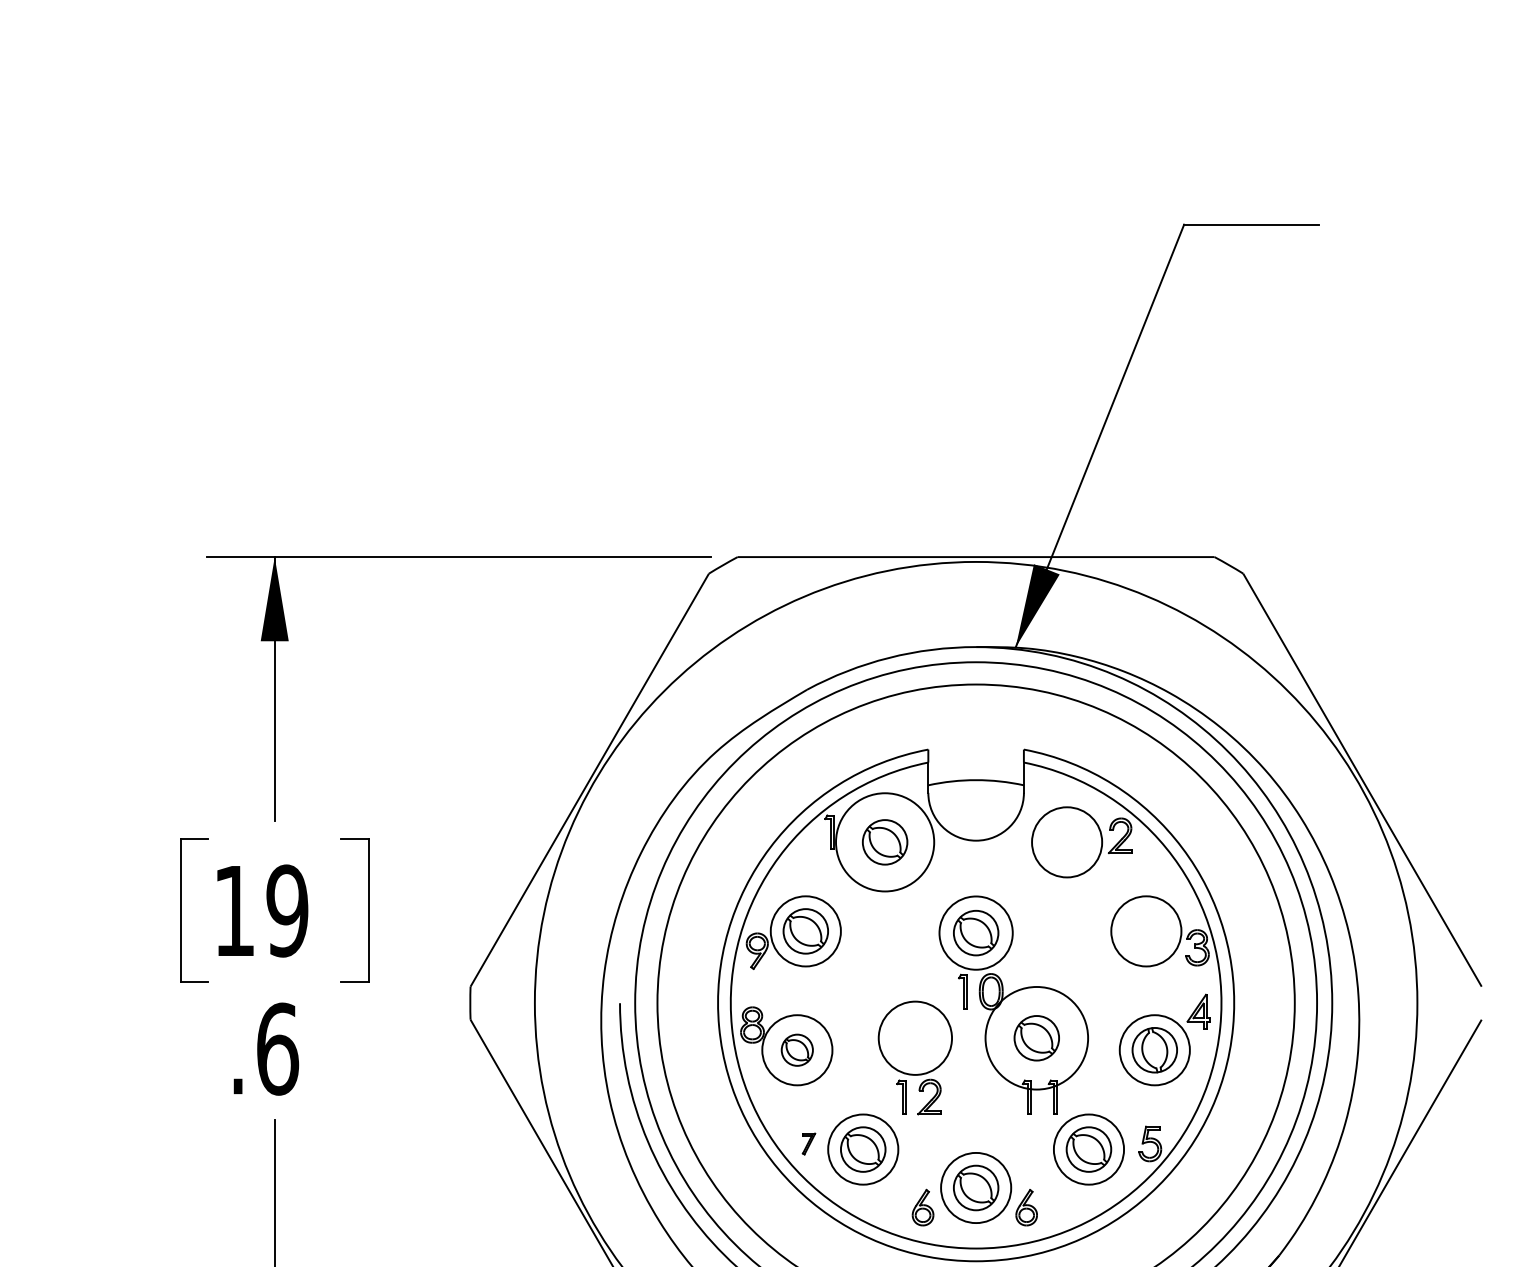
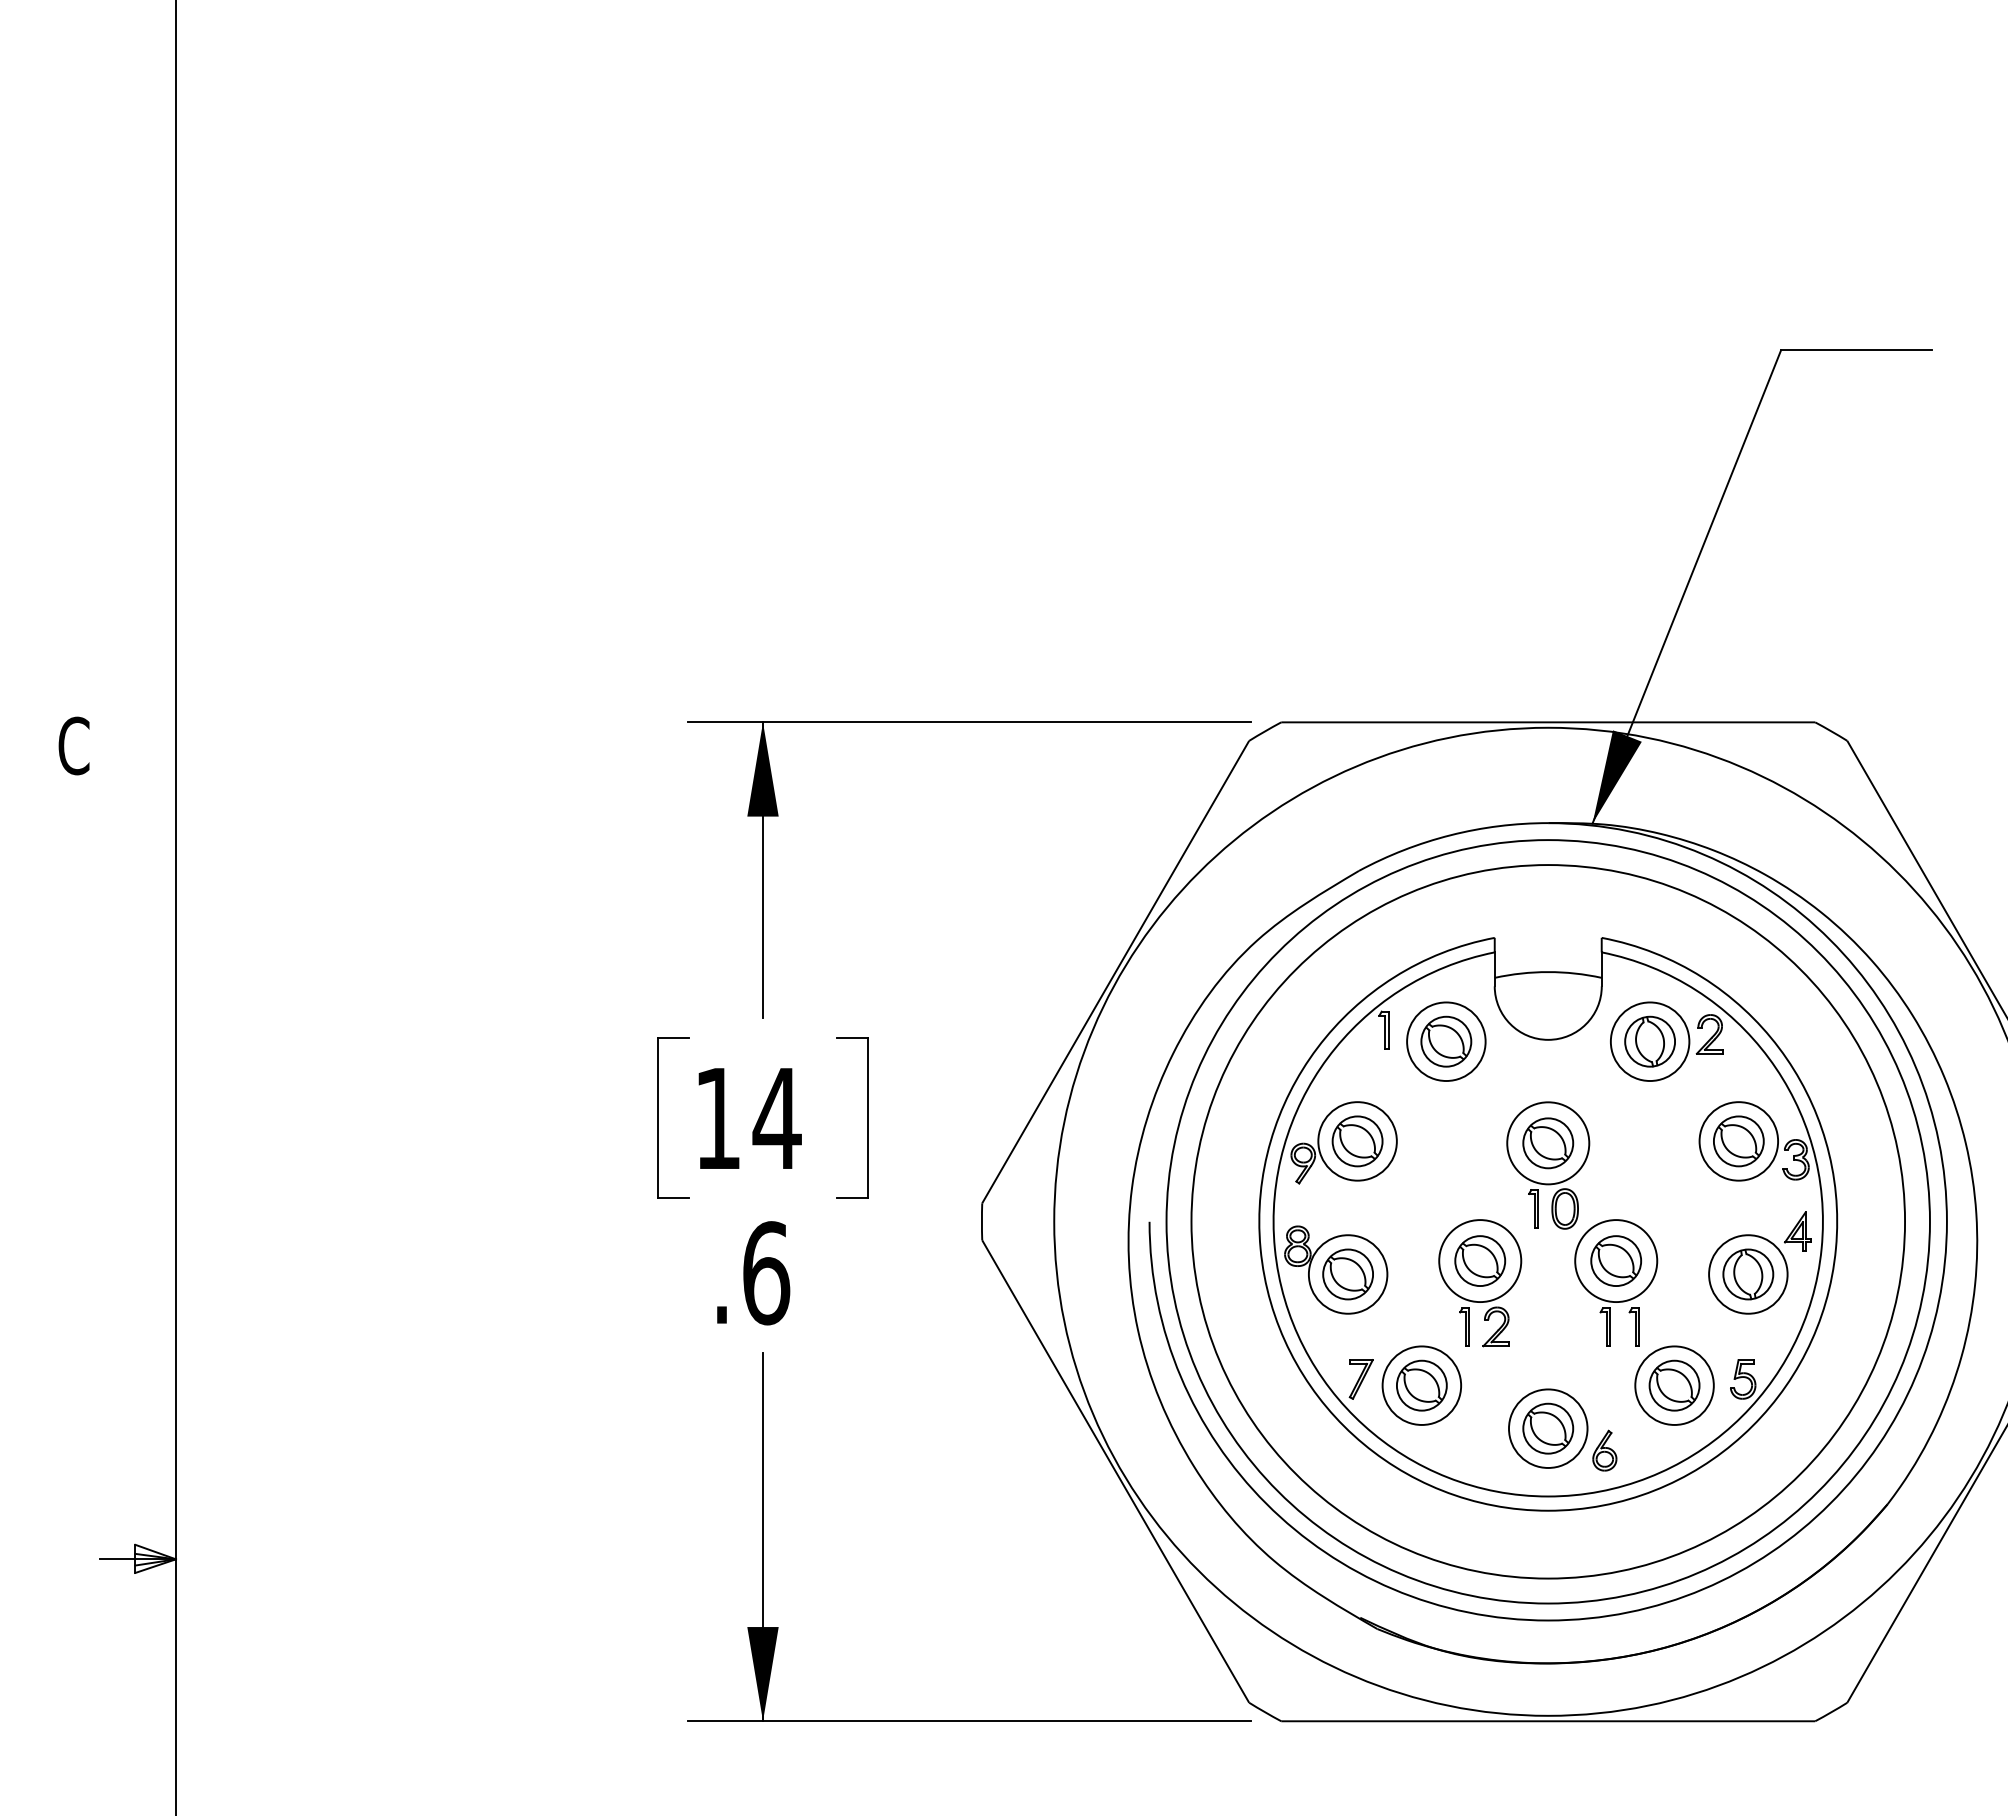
circle: (885, 842) -> (1446, 1041), size x0.71
part: (1066, 842) -> (1649, 1041), added
text: (286, 910) -> (776, 1118), 19 -> 14
part: (1146, 931) -> (1738, 1141), added
part: (915, 1037) -> (1480, 1260), added
circle: (1037, 1038) -> (1616, 1261), size x0.71
part: (796, 1050) -> (1347, 1274), size x1.43
part: (808, 1144) -> (1360, 1379), size x1.67
part: (922, 1207) -> (1488, 1450), removed

